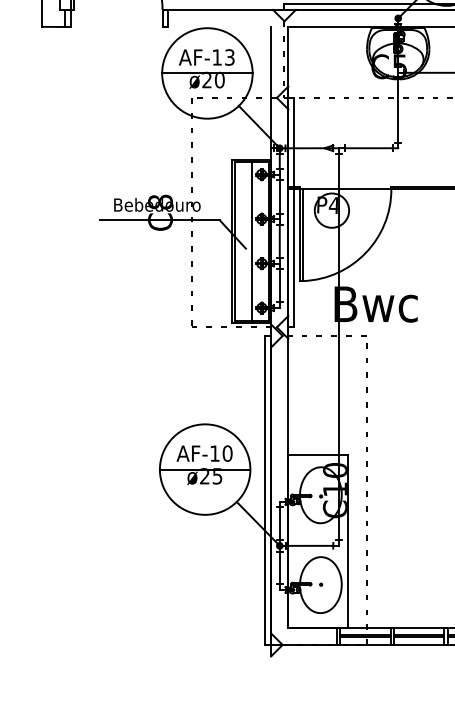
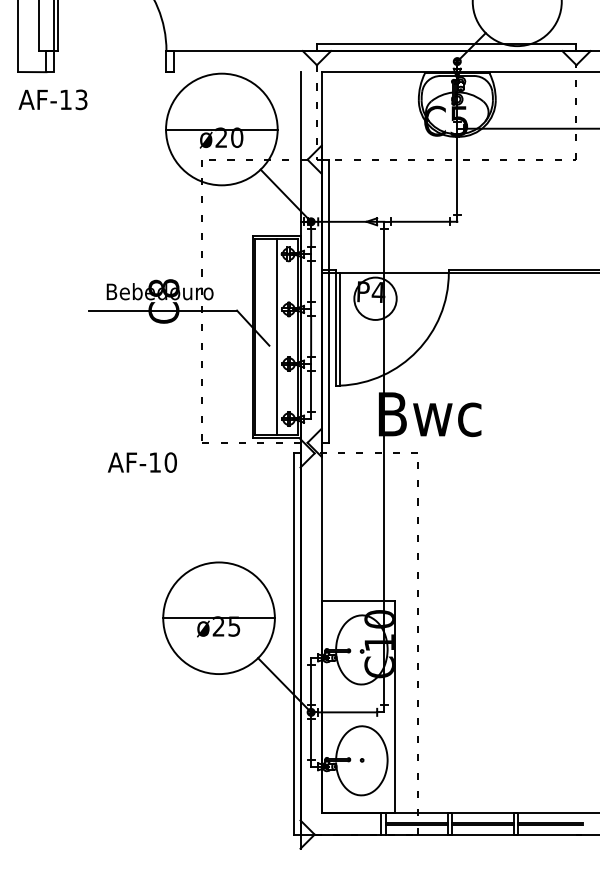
text: (206, 57) -> (52, 99), moved
text: (203, 453) -> (141, 462), moved

